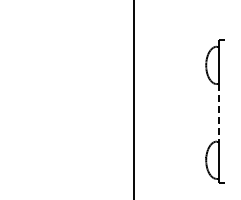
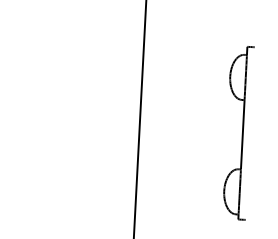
line: (219, 112) -> (243, 134), dashed -> solid

